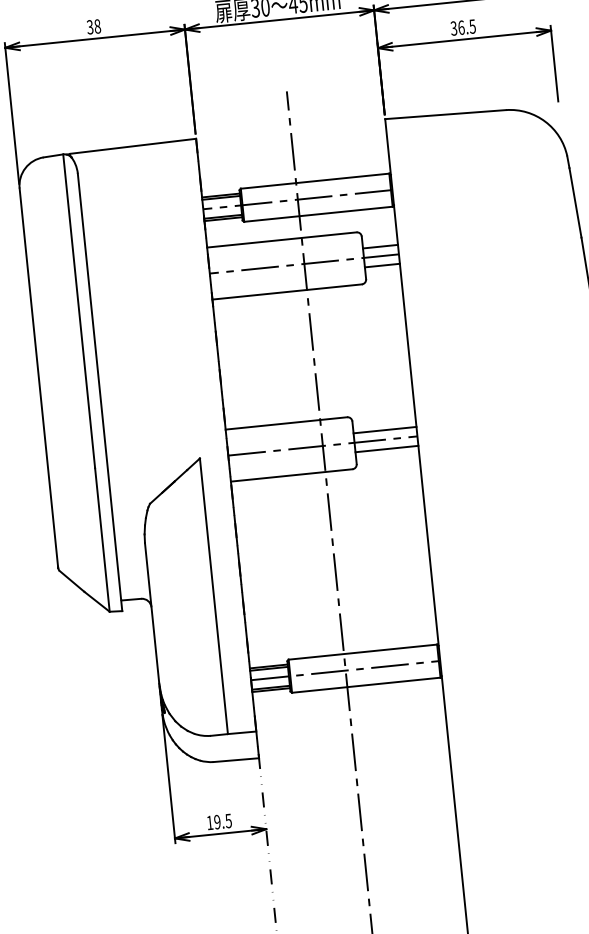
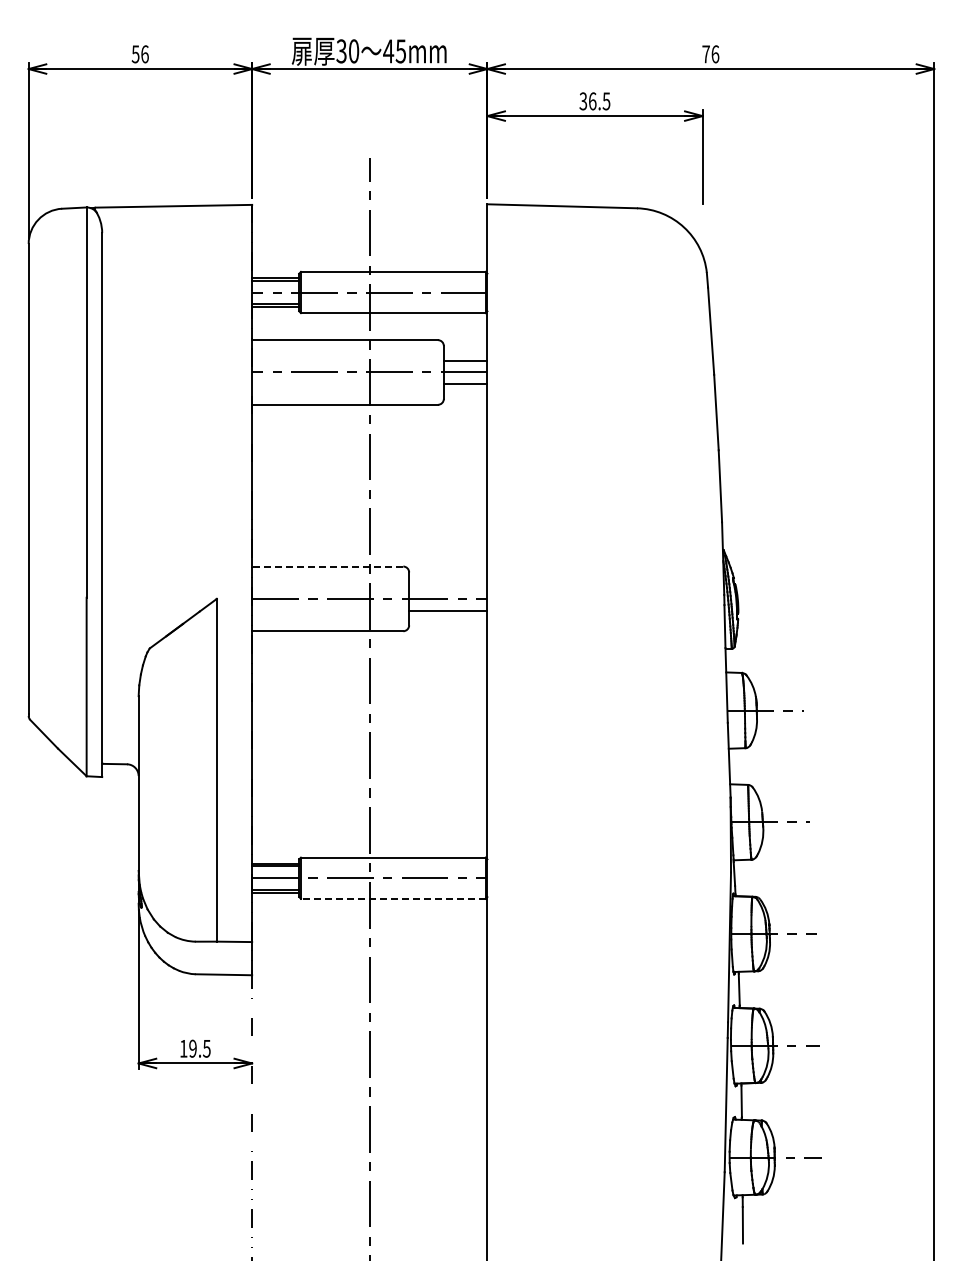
text: (94, 27) -> (140, 54), 38 -> 56
line: (286, 423) -> (327, 566), solid -> dashed
line: (385, 430) -> (448, 587), removed
line: (365, 685) -> (392, 898), solid -> dashed

